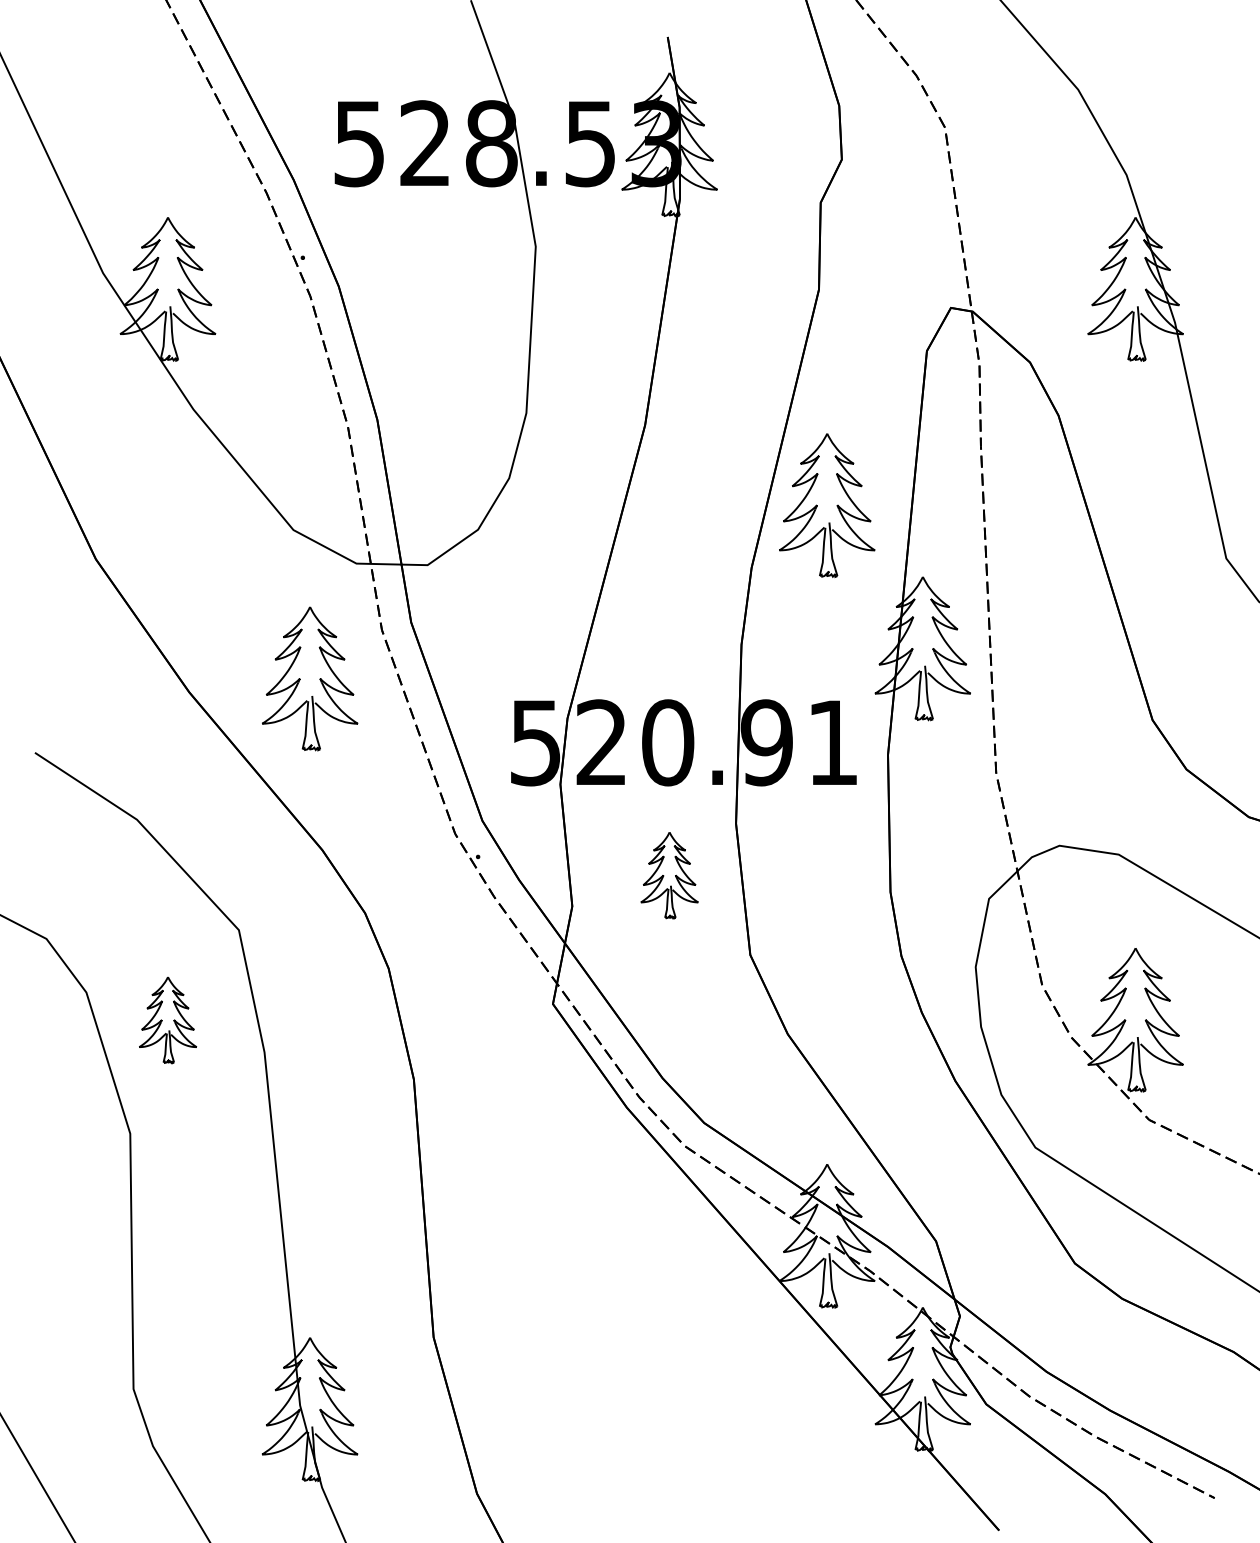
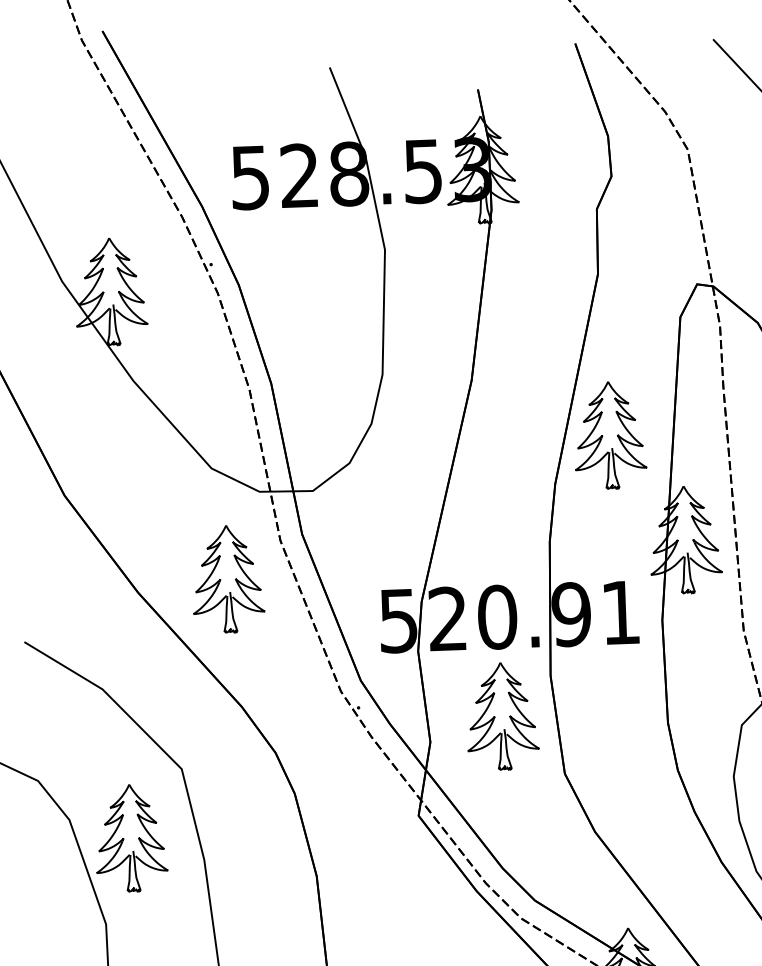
part: (669, 875) -> (502, 716), size x1.67
part: (167, 1020) -> (130, 838), size x1.67

